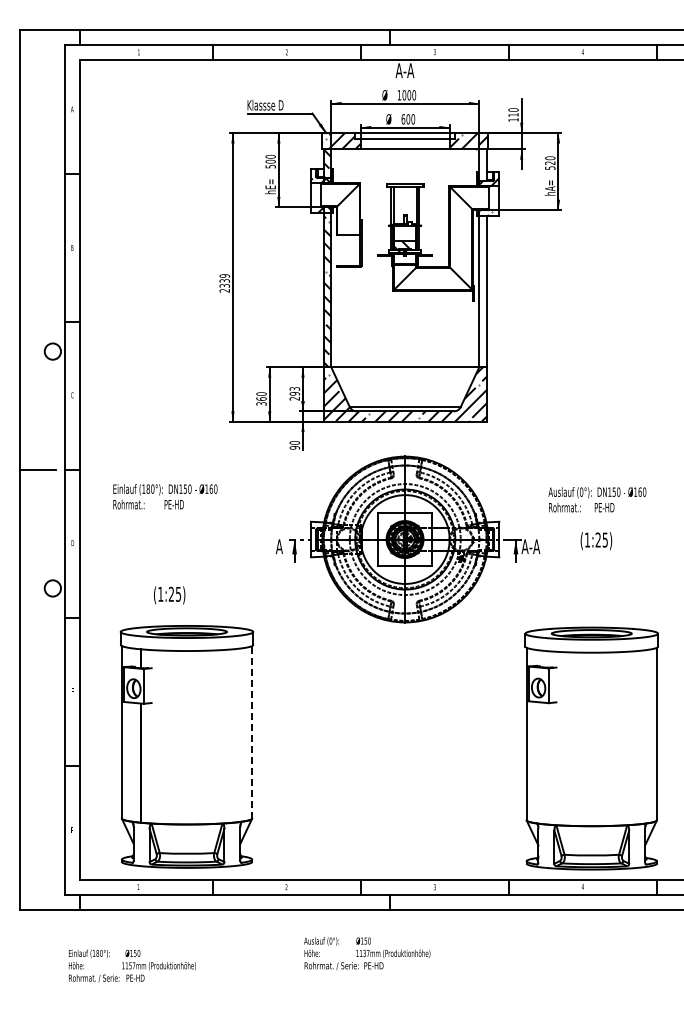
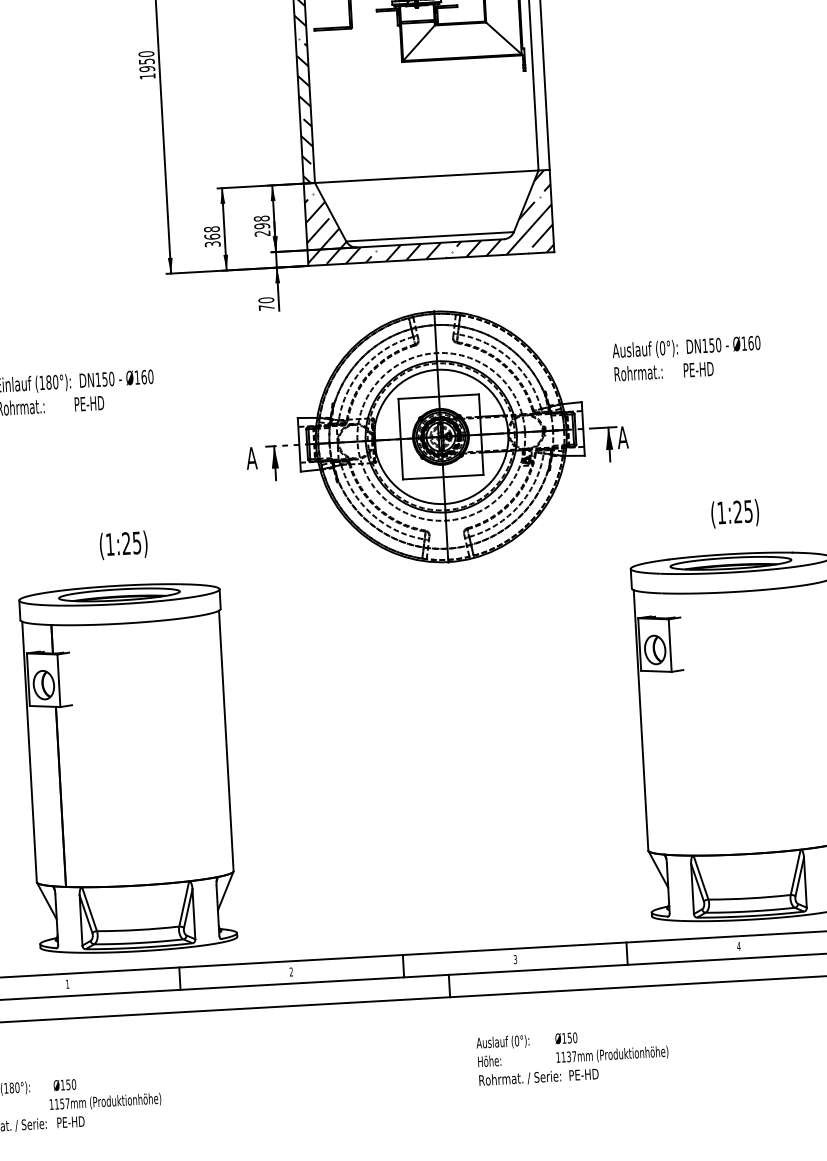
text: (224, 283) -> (146, 65), 2339 -> 1950
text: (294, 388) -> (261, 218), 293 -> 298
text: (261, 393) -> (211, 228), 360 -> 368
text: (294, 447) -> (266, 307), 90 -> 70
text: (597, 499) -> (687, 357), moved
text: (596, 541) -> (735, 514), moved
text: (534, 546) -> (637, 436), A-A -> A
text: (169, 595) -> (123, 545), moved
line: (252, 731) -> (226, 739), dashed -> solid
text: (367, 953) -> (573, 1056), moved

